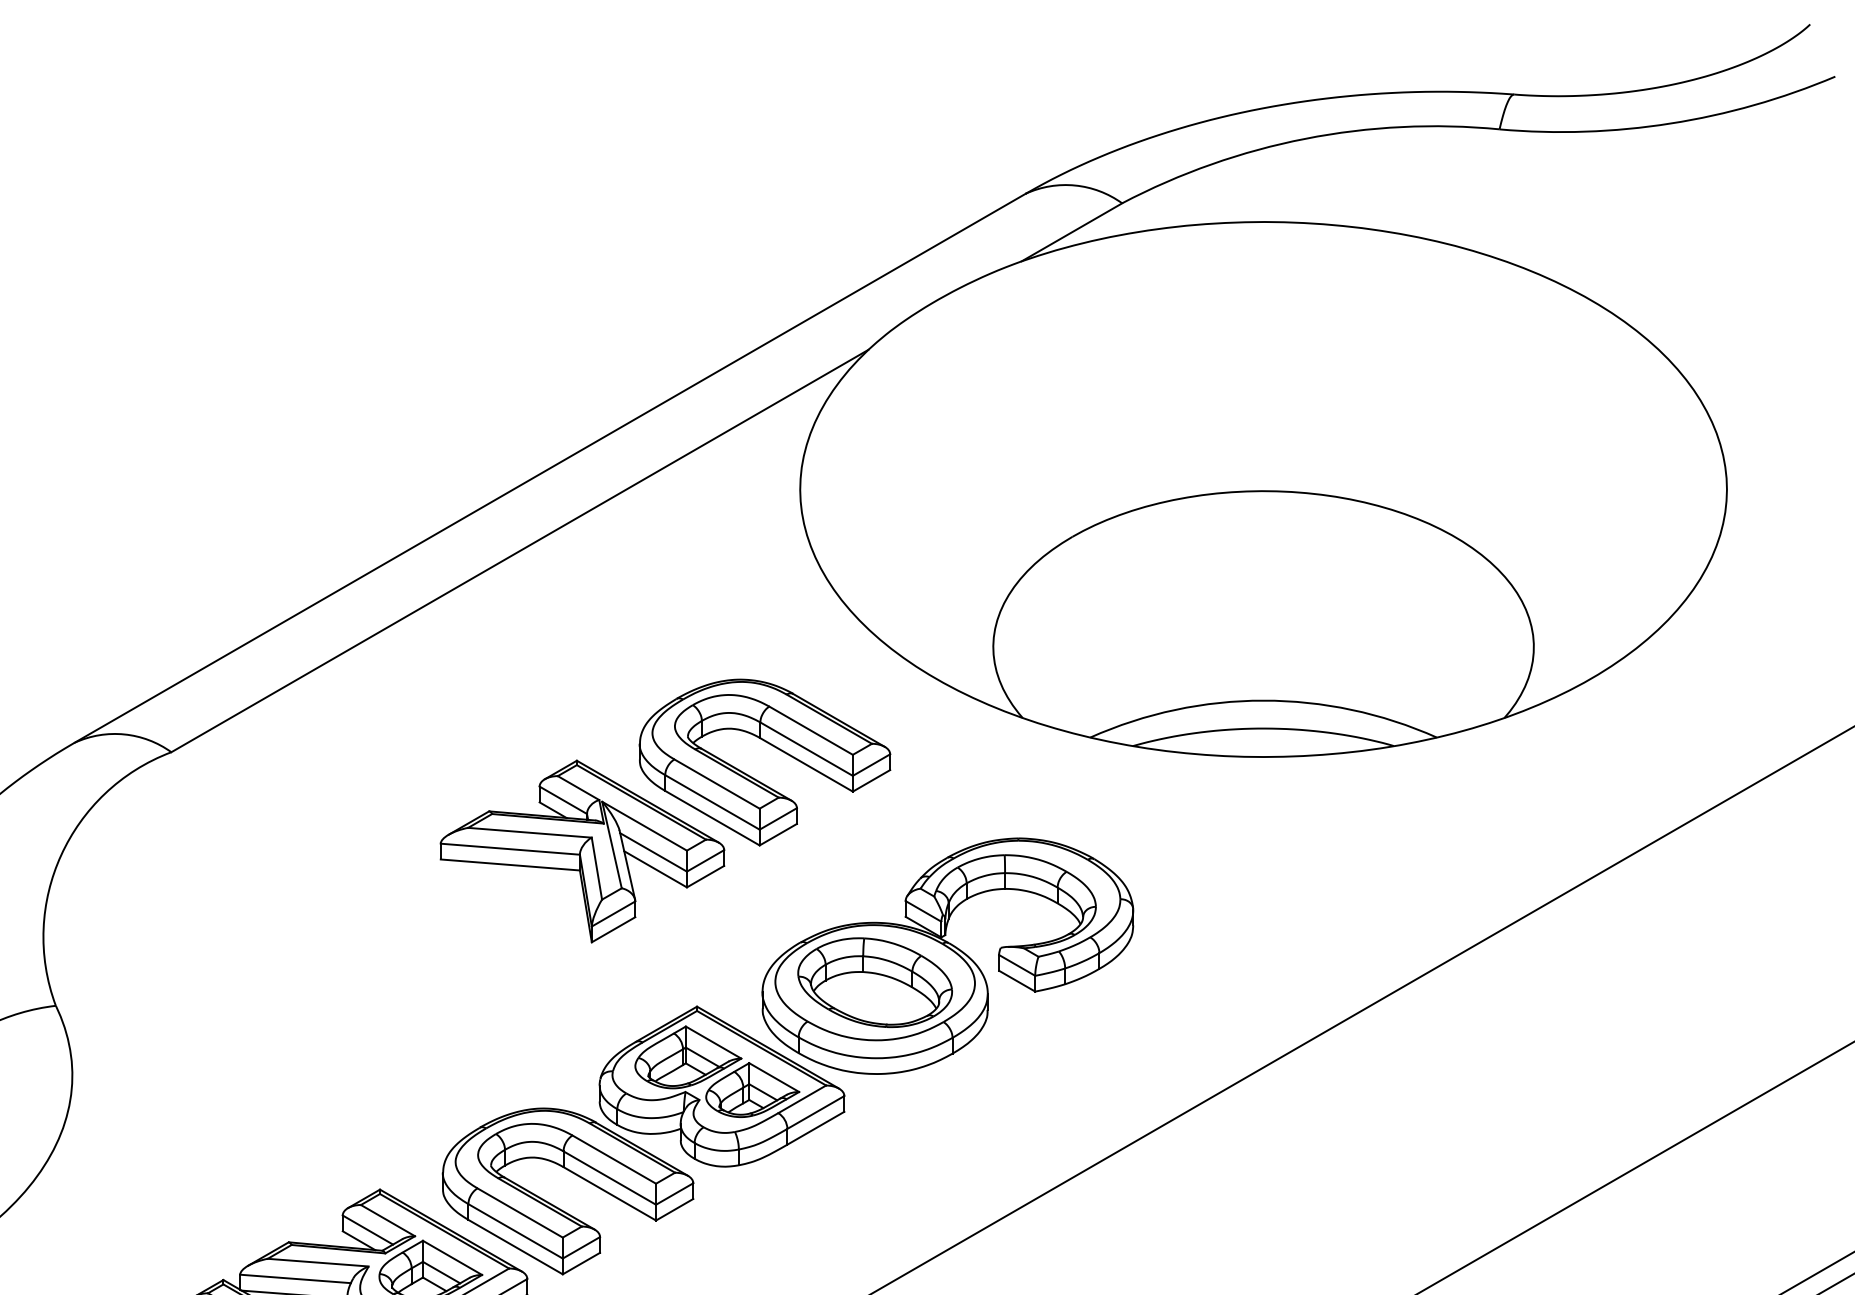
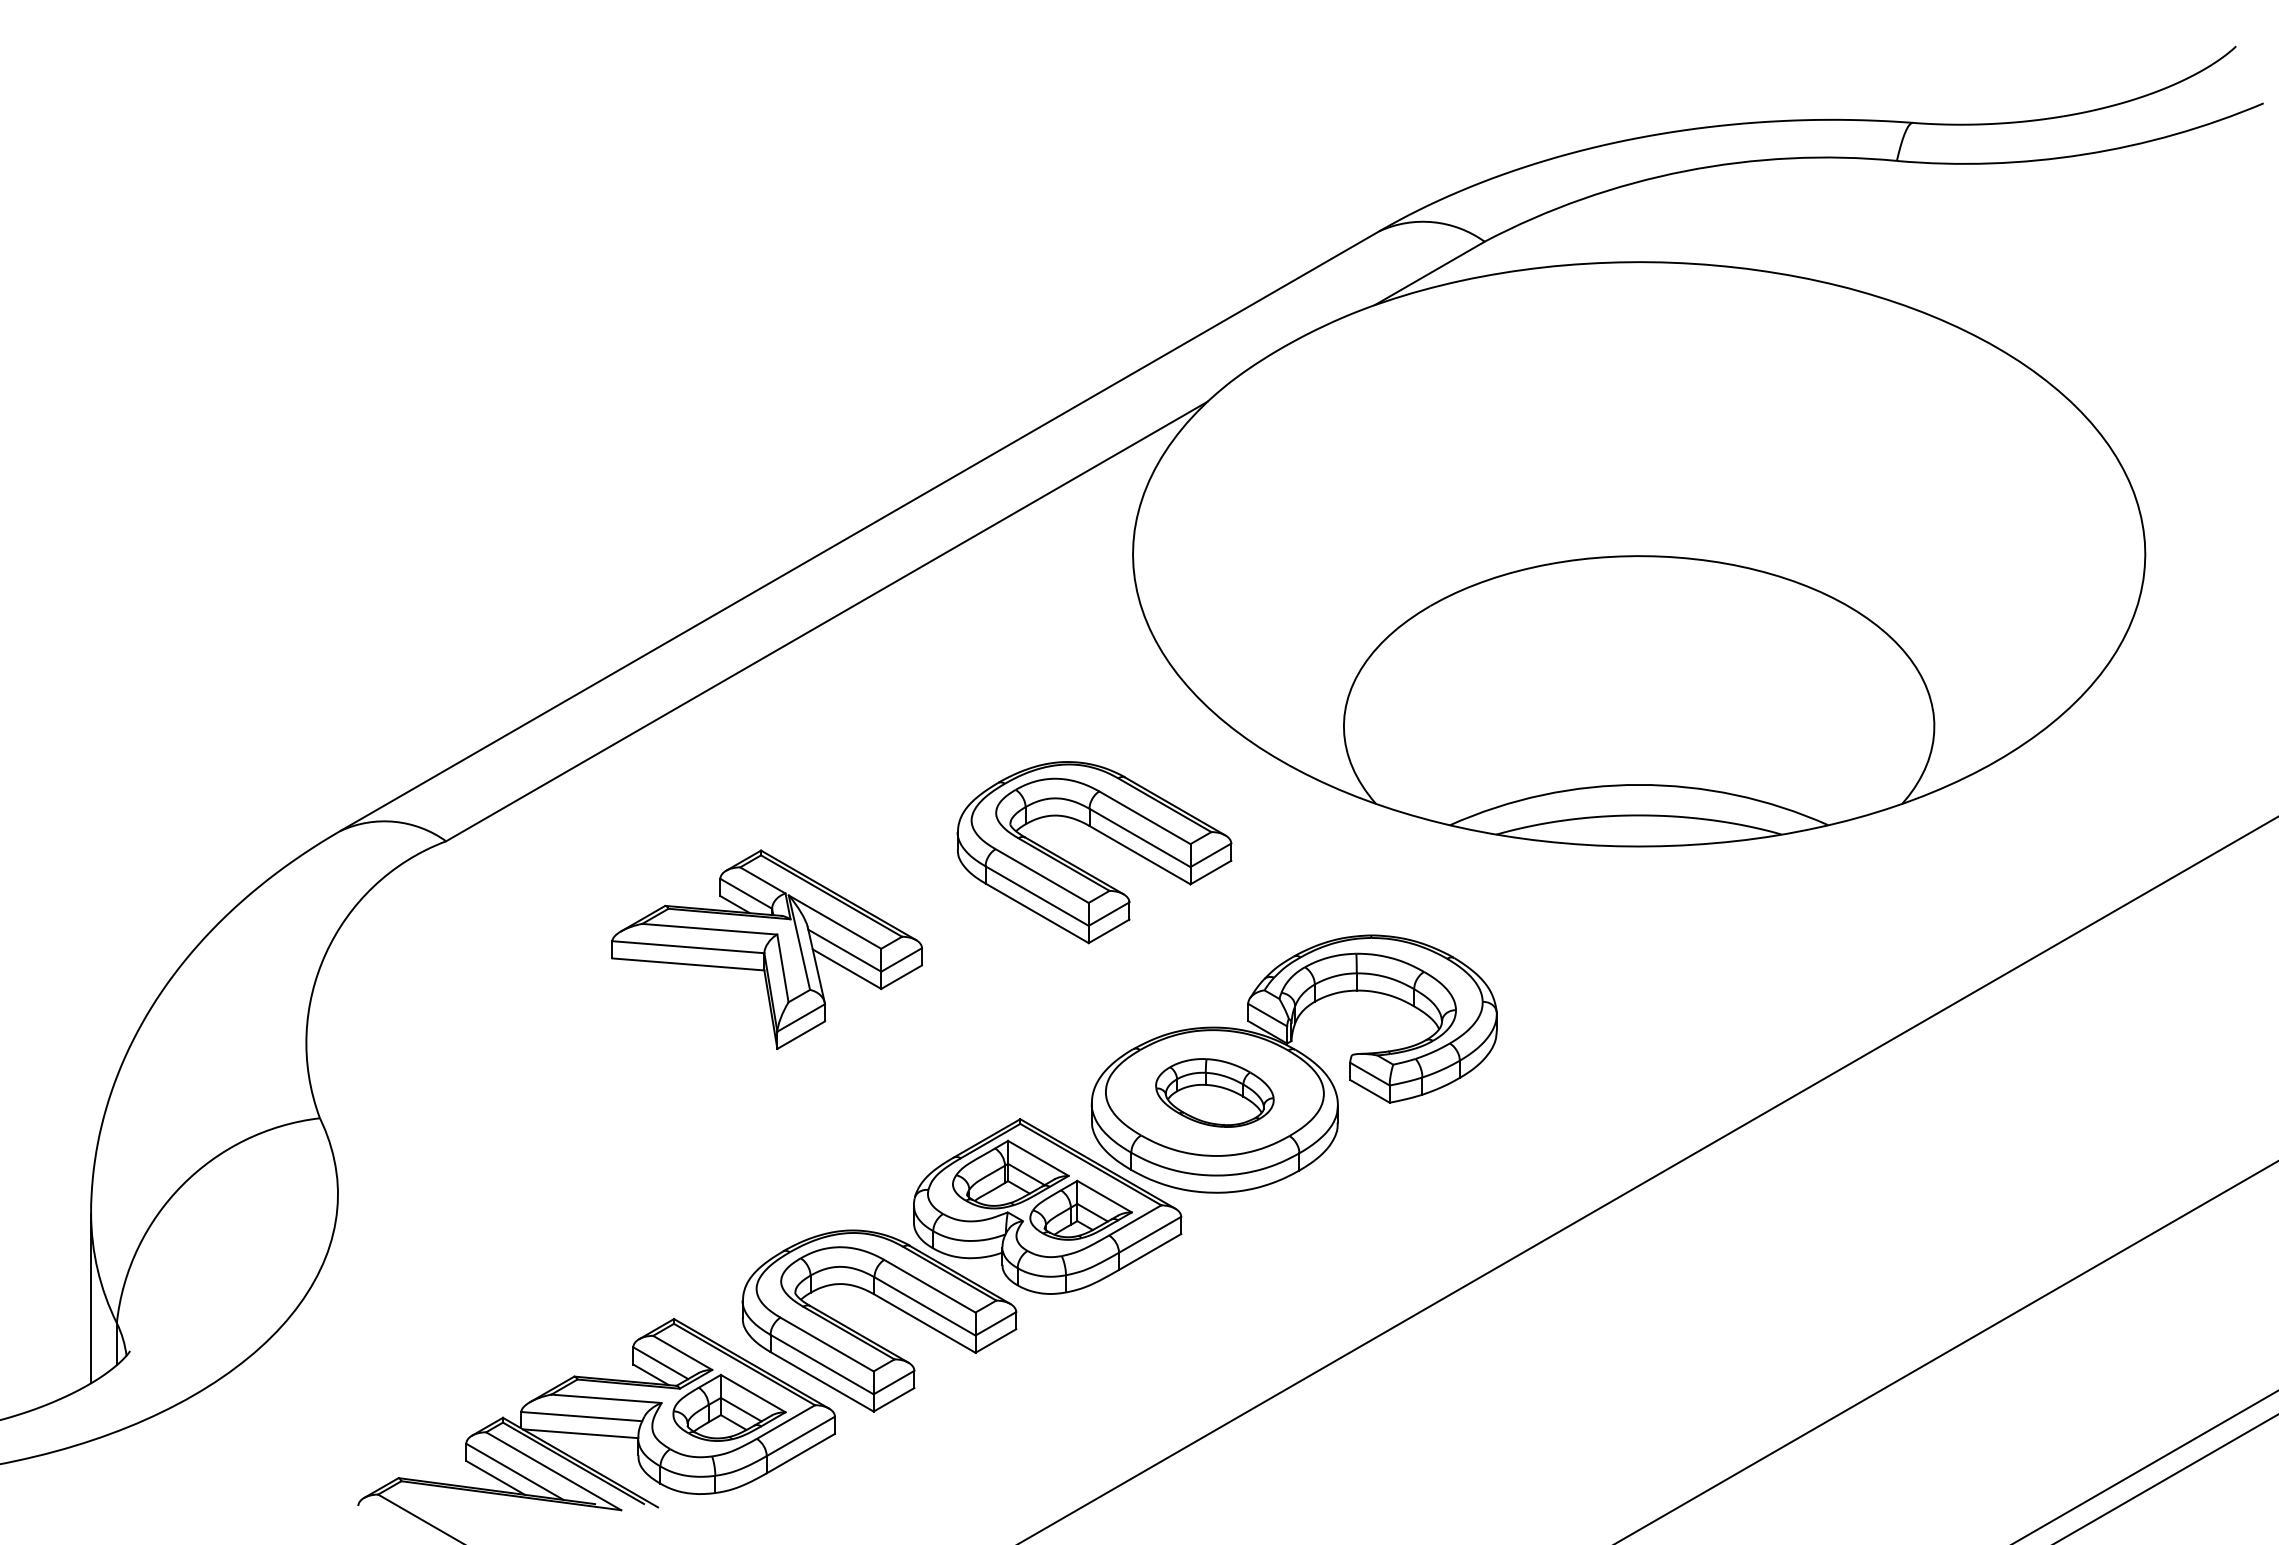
part: (581, 851) -> (766, 949), moved
part: (874, 982) -> (1214, 1092), size x0.7

